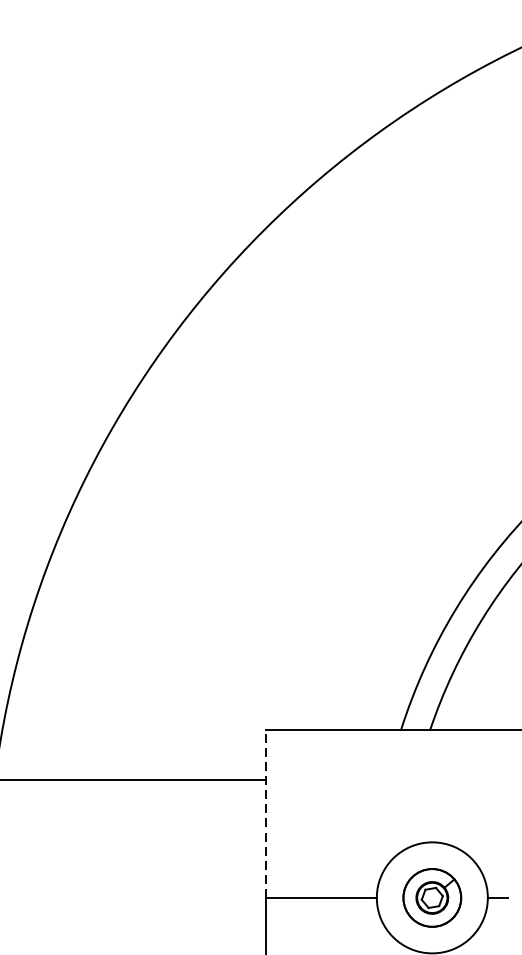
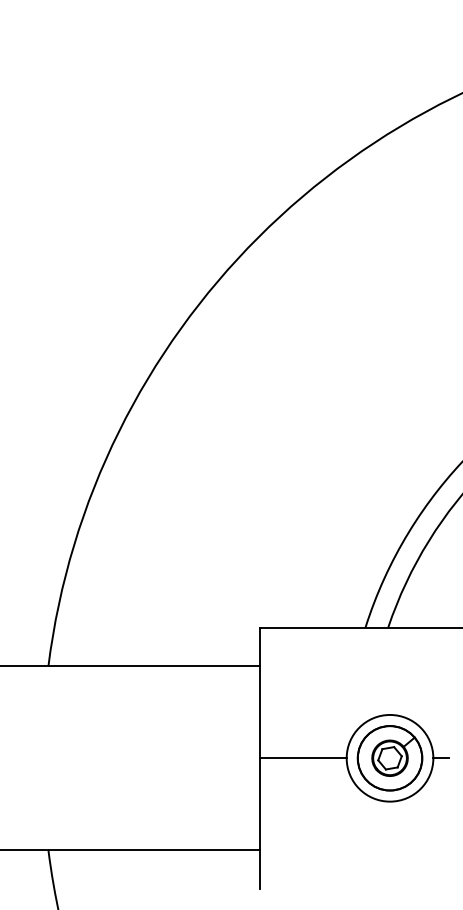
line: (266, 813) -> (260, 692), dashed -> solid
part: (431, 898) -> (389, 758), size x1.43

